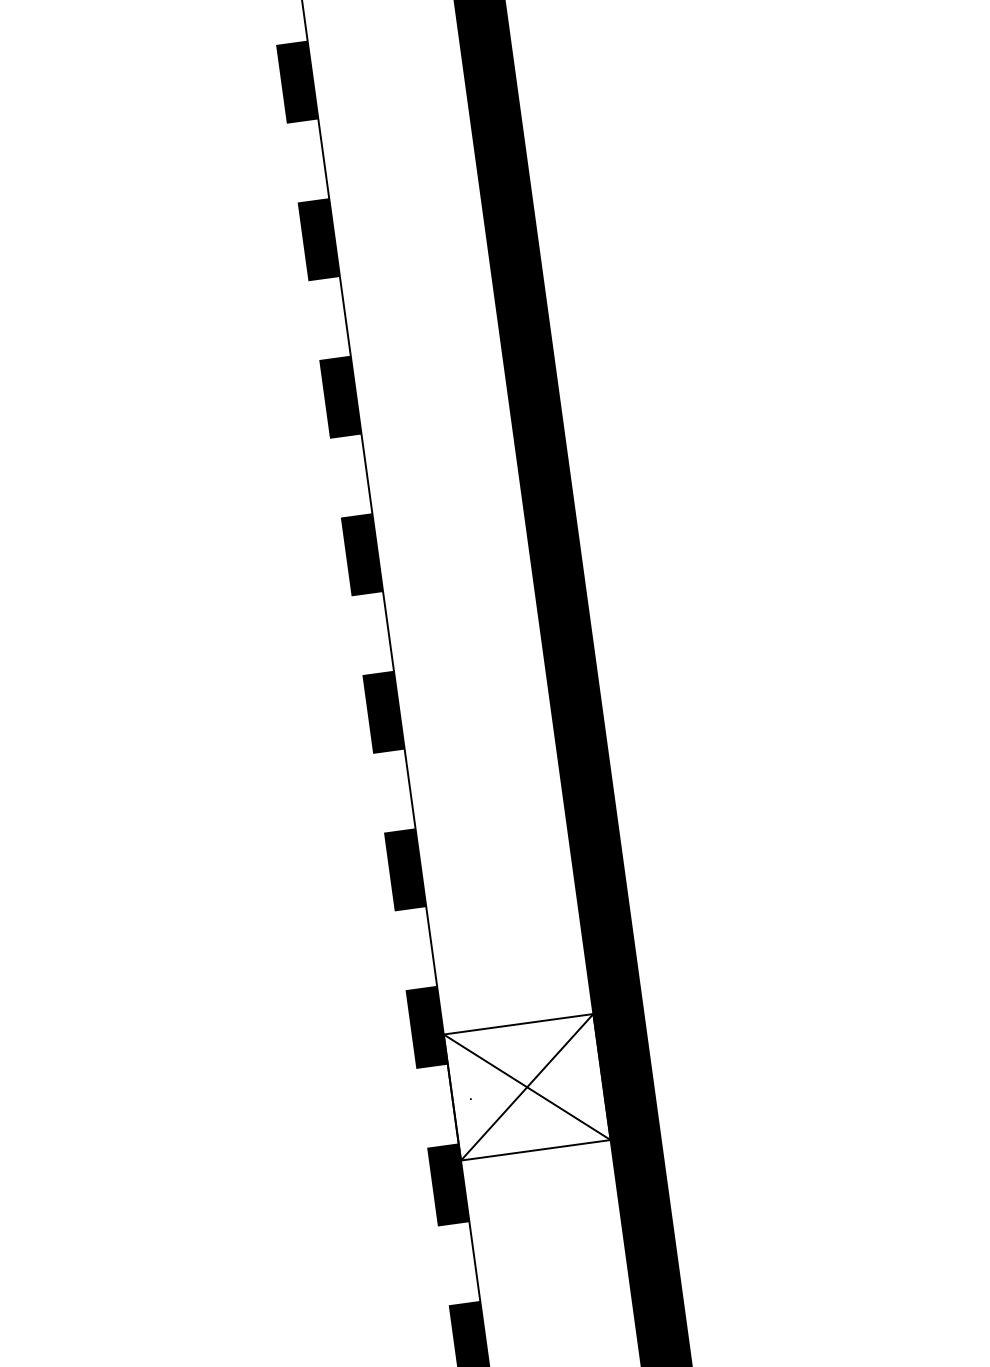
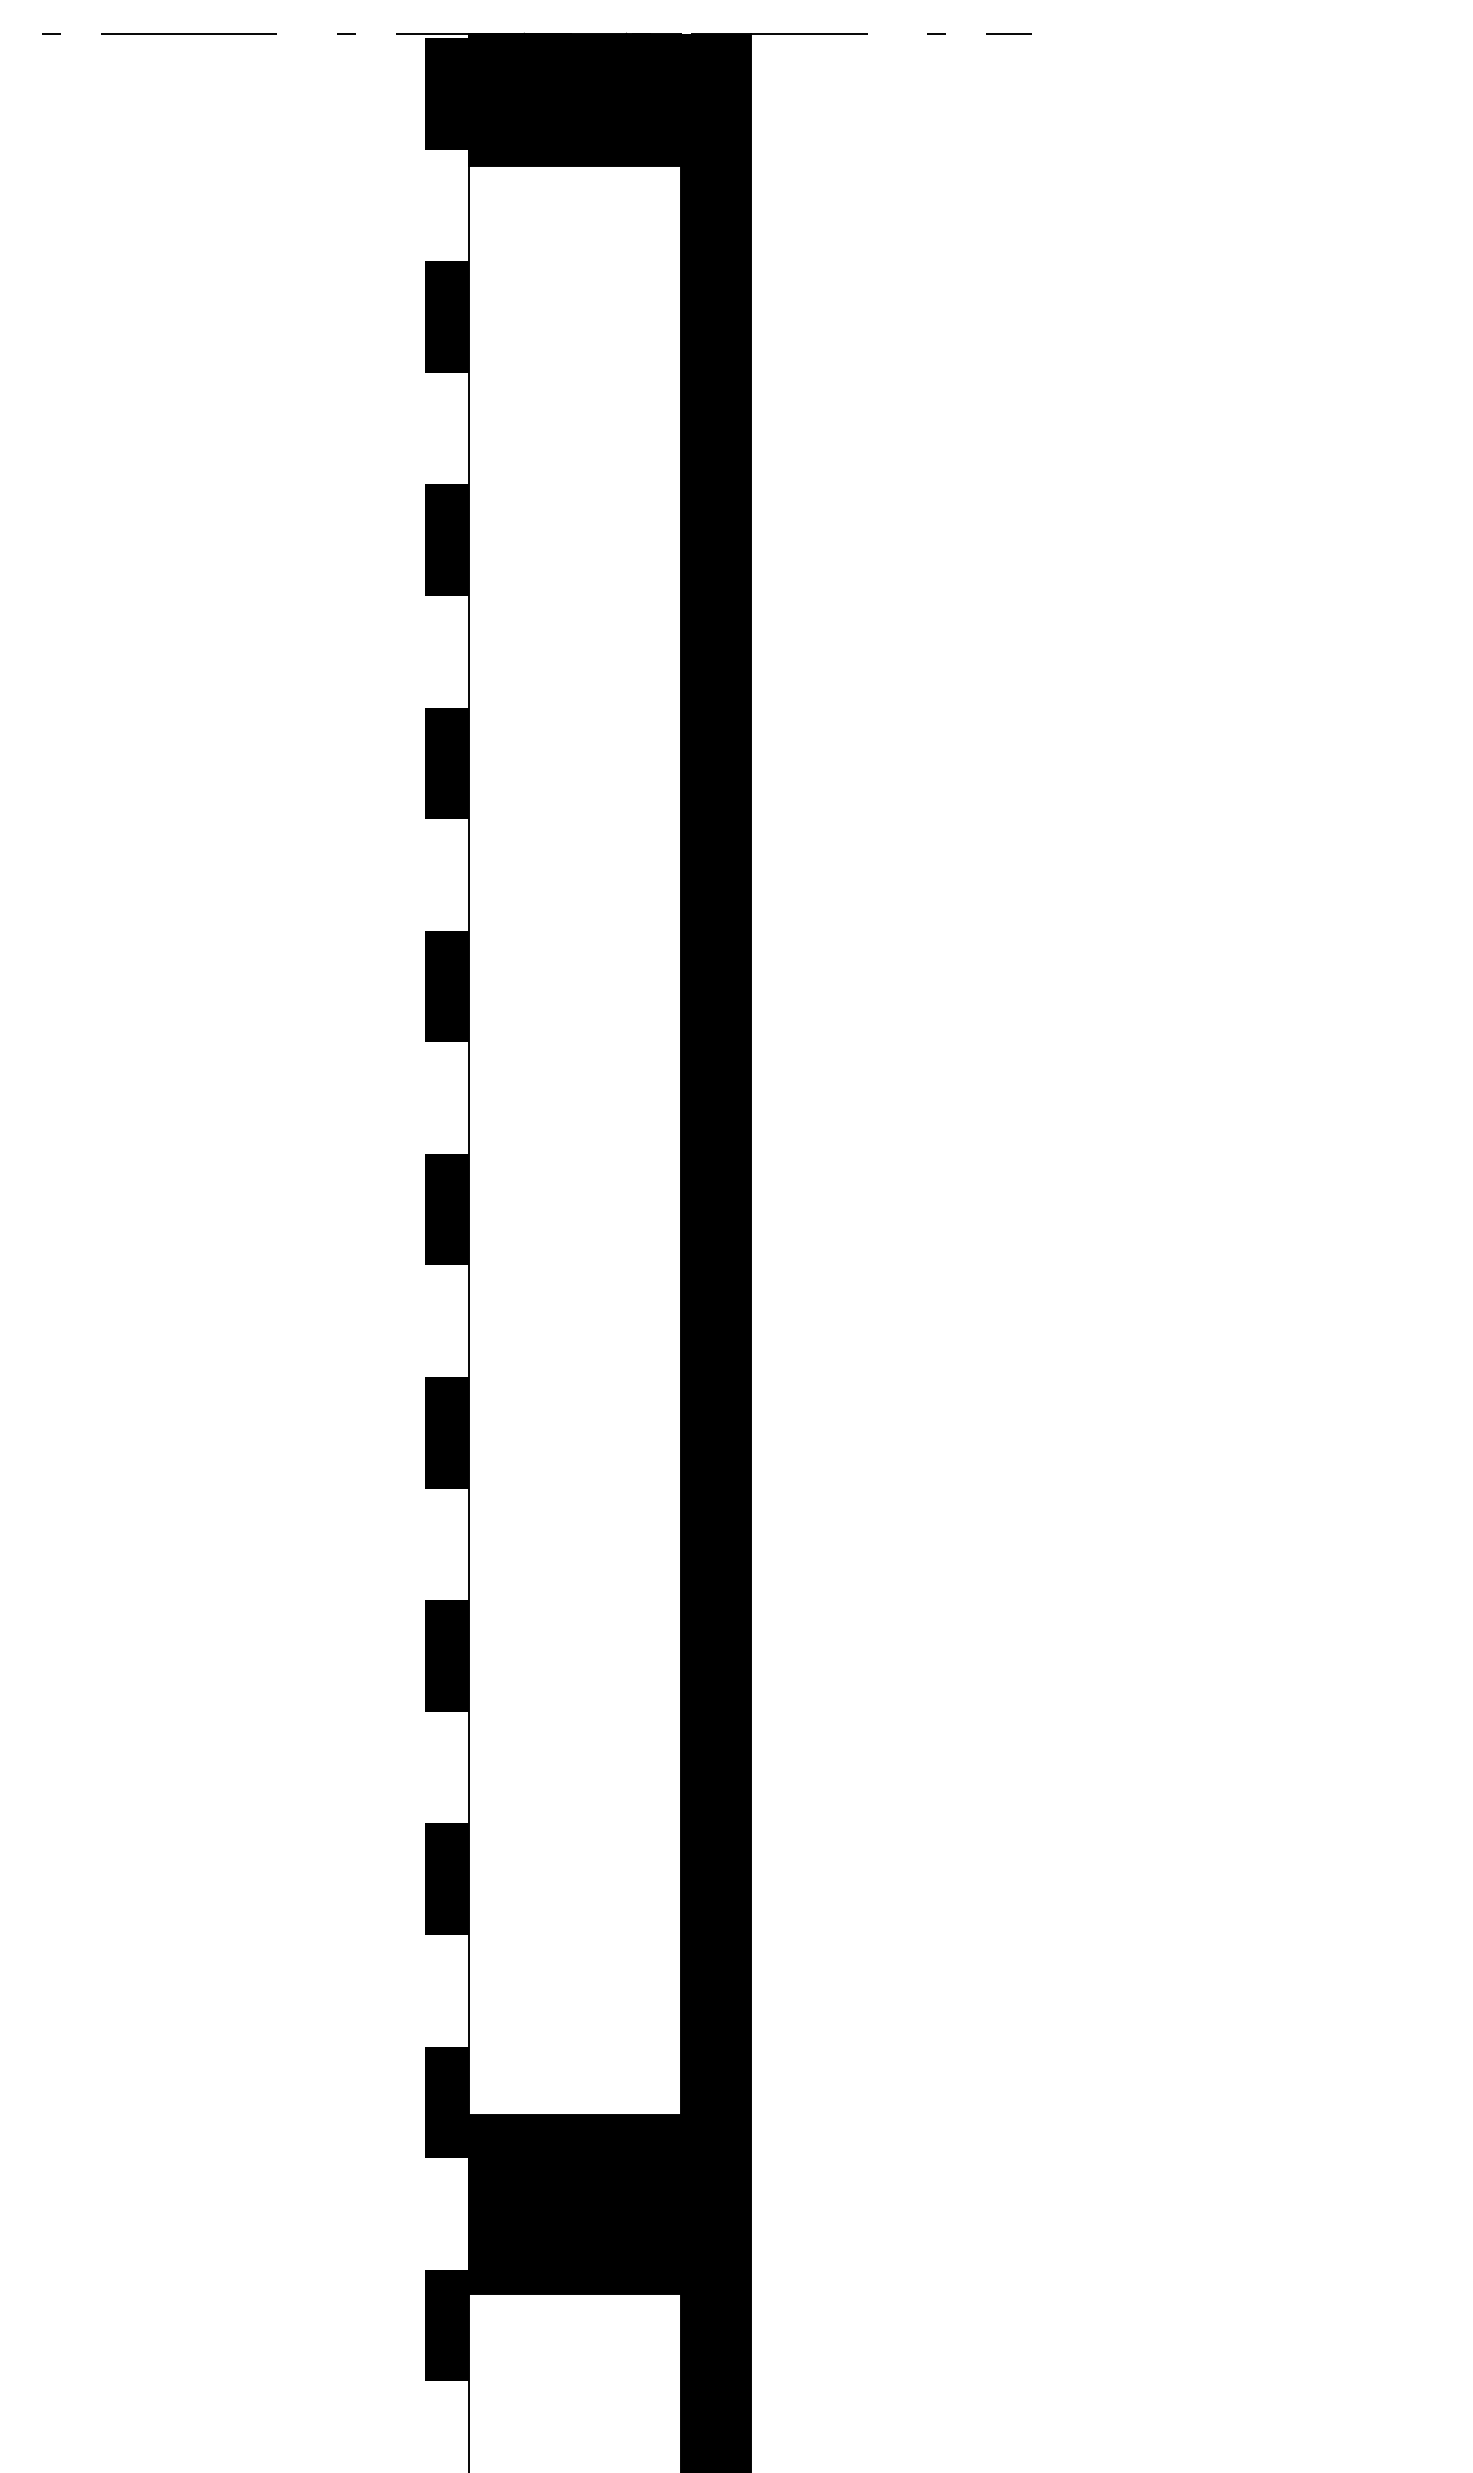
fill: (527, 1087) -> (575, 2204), added

